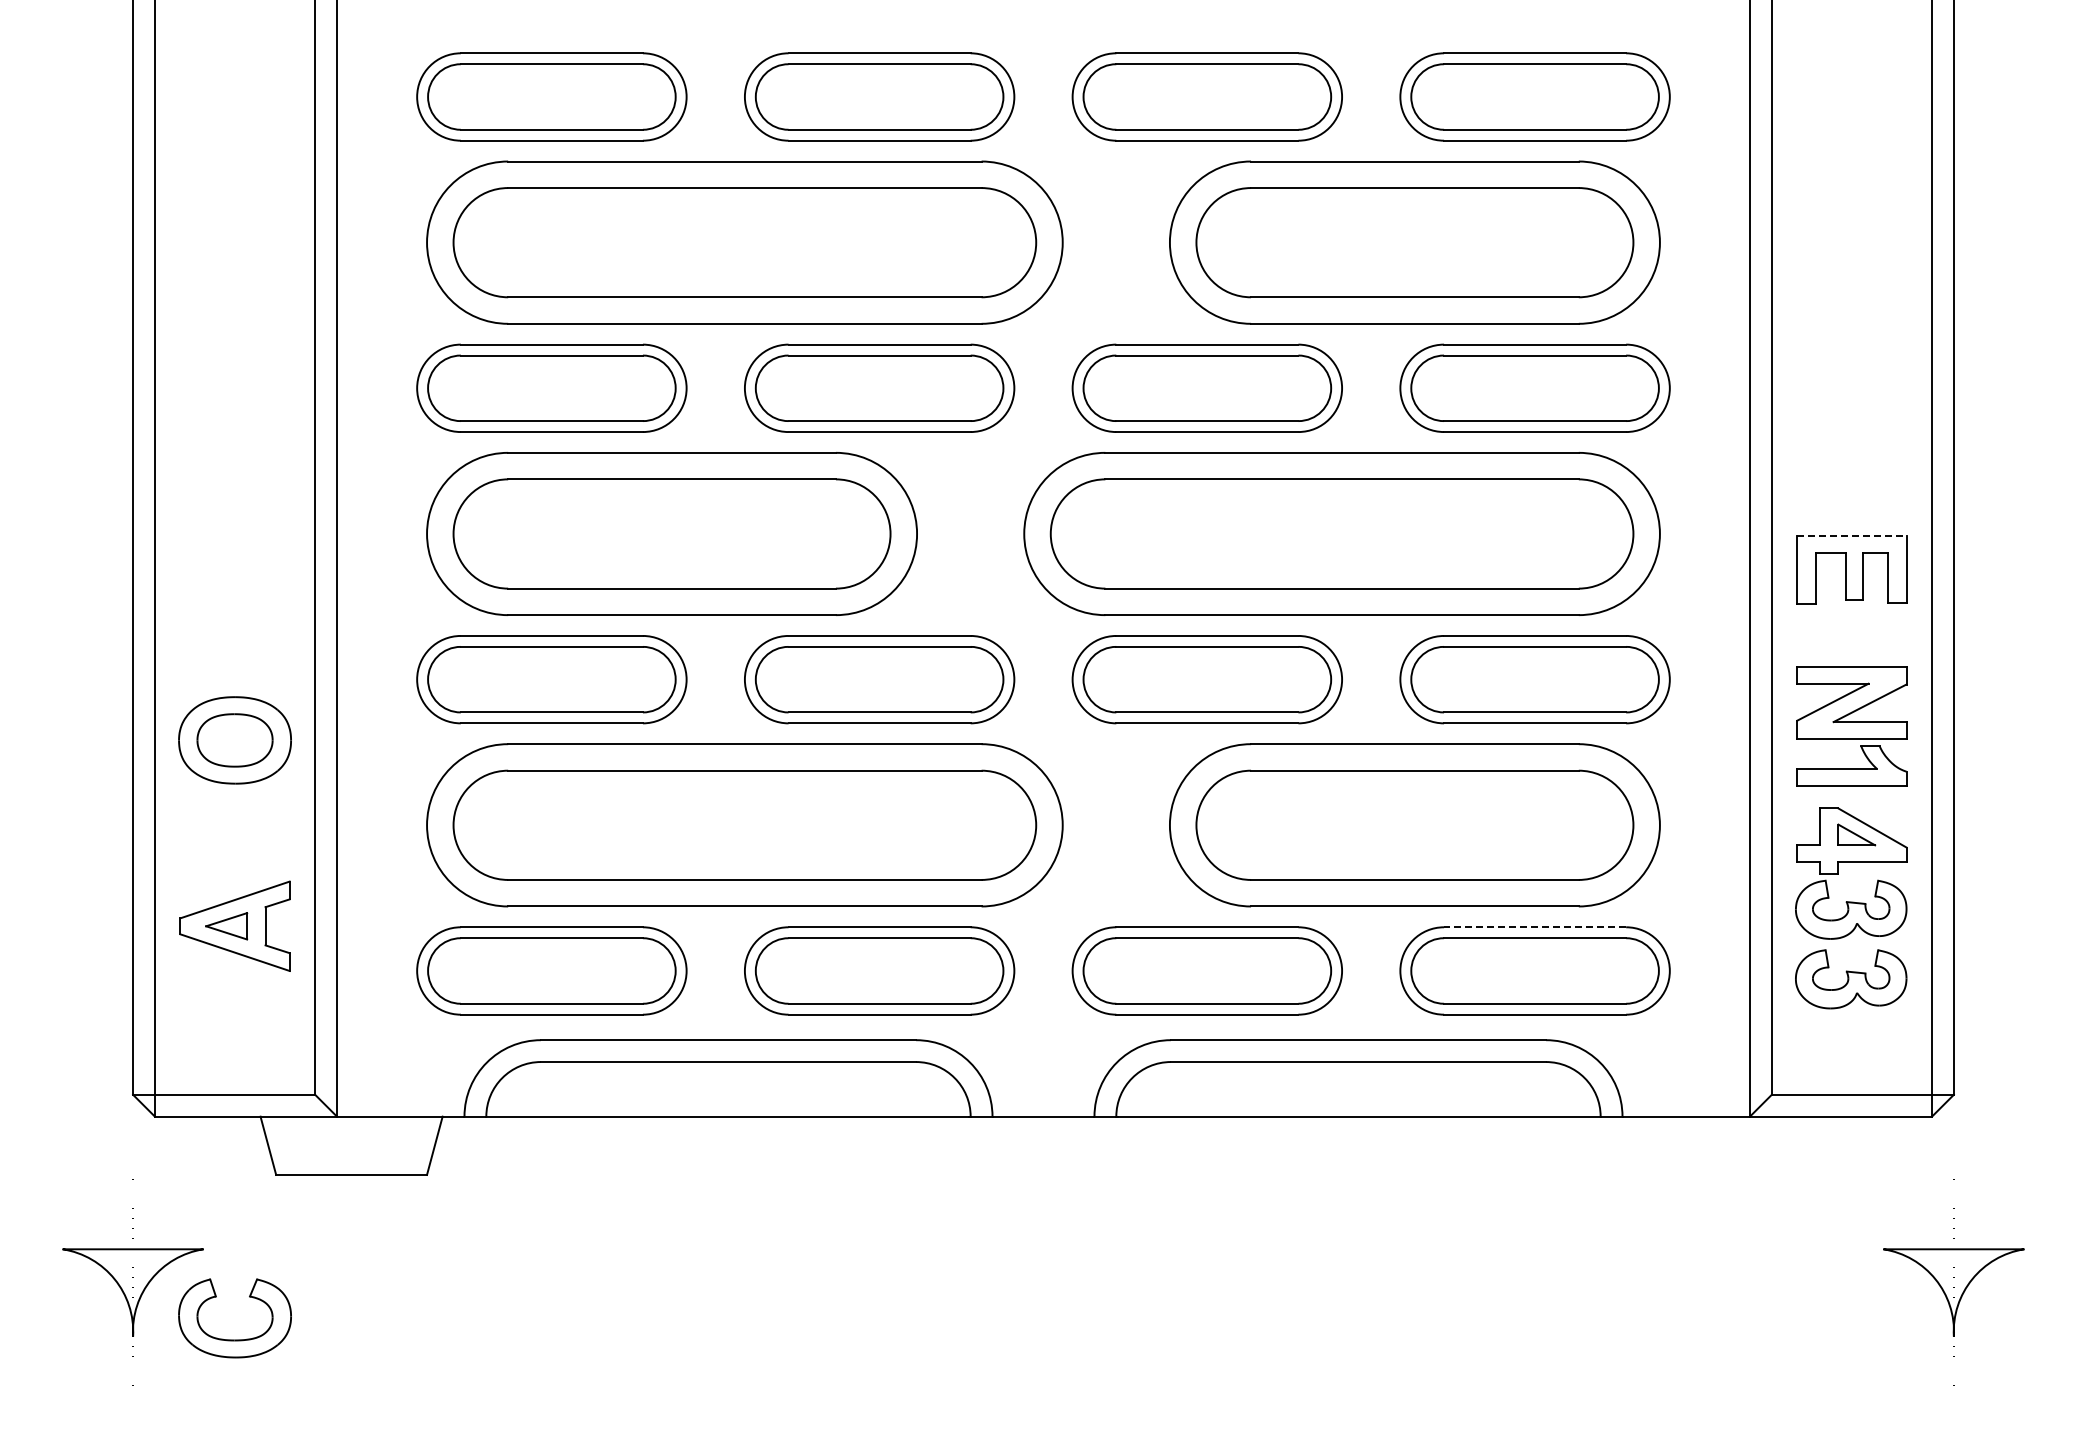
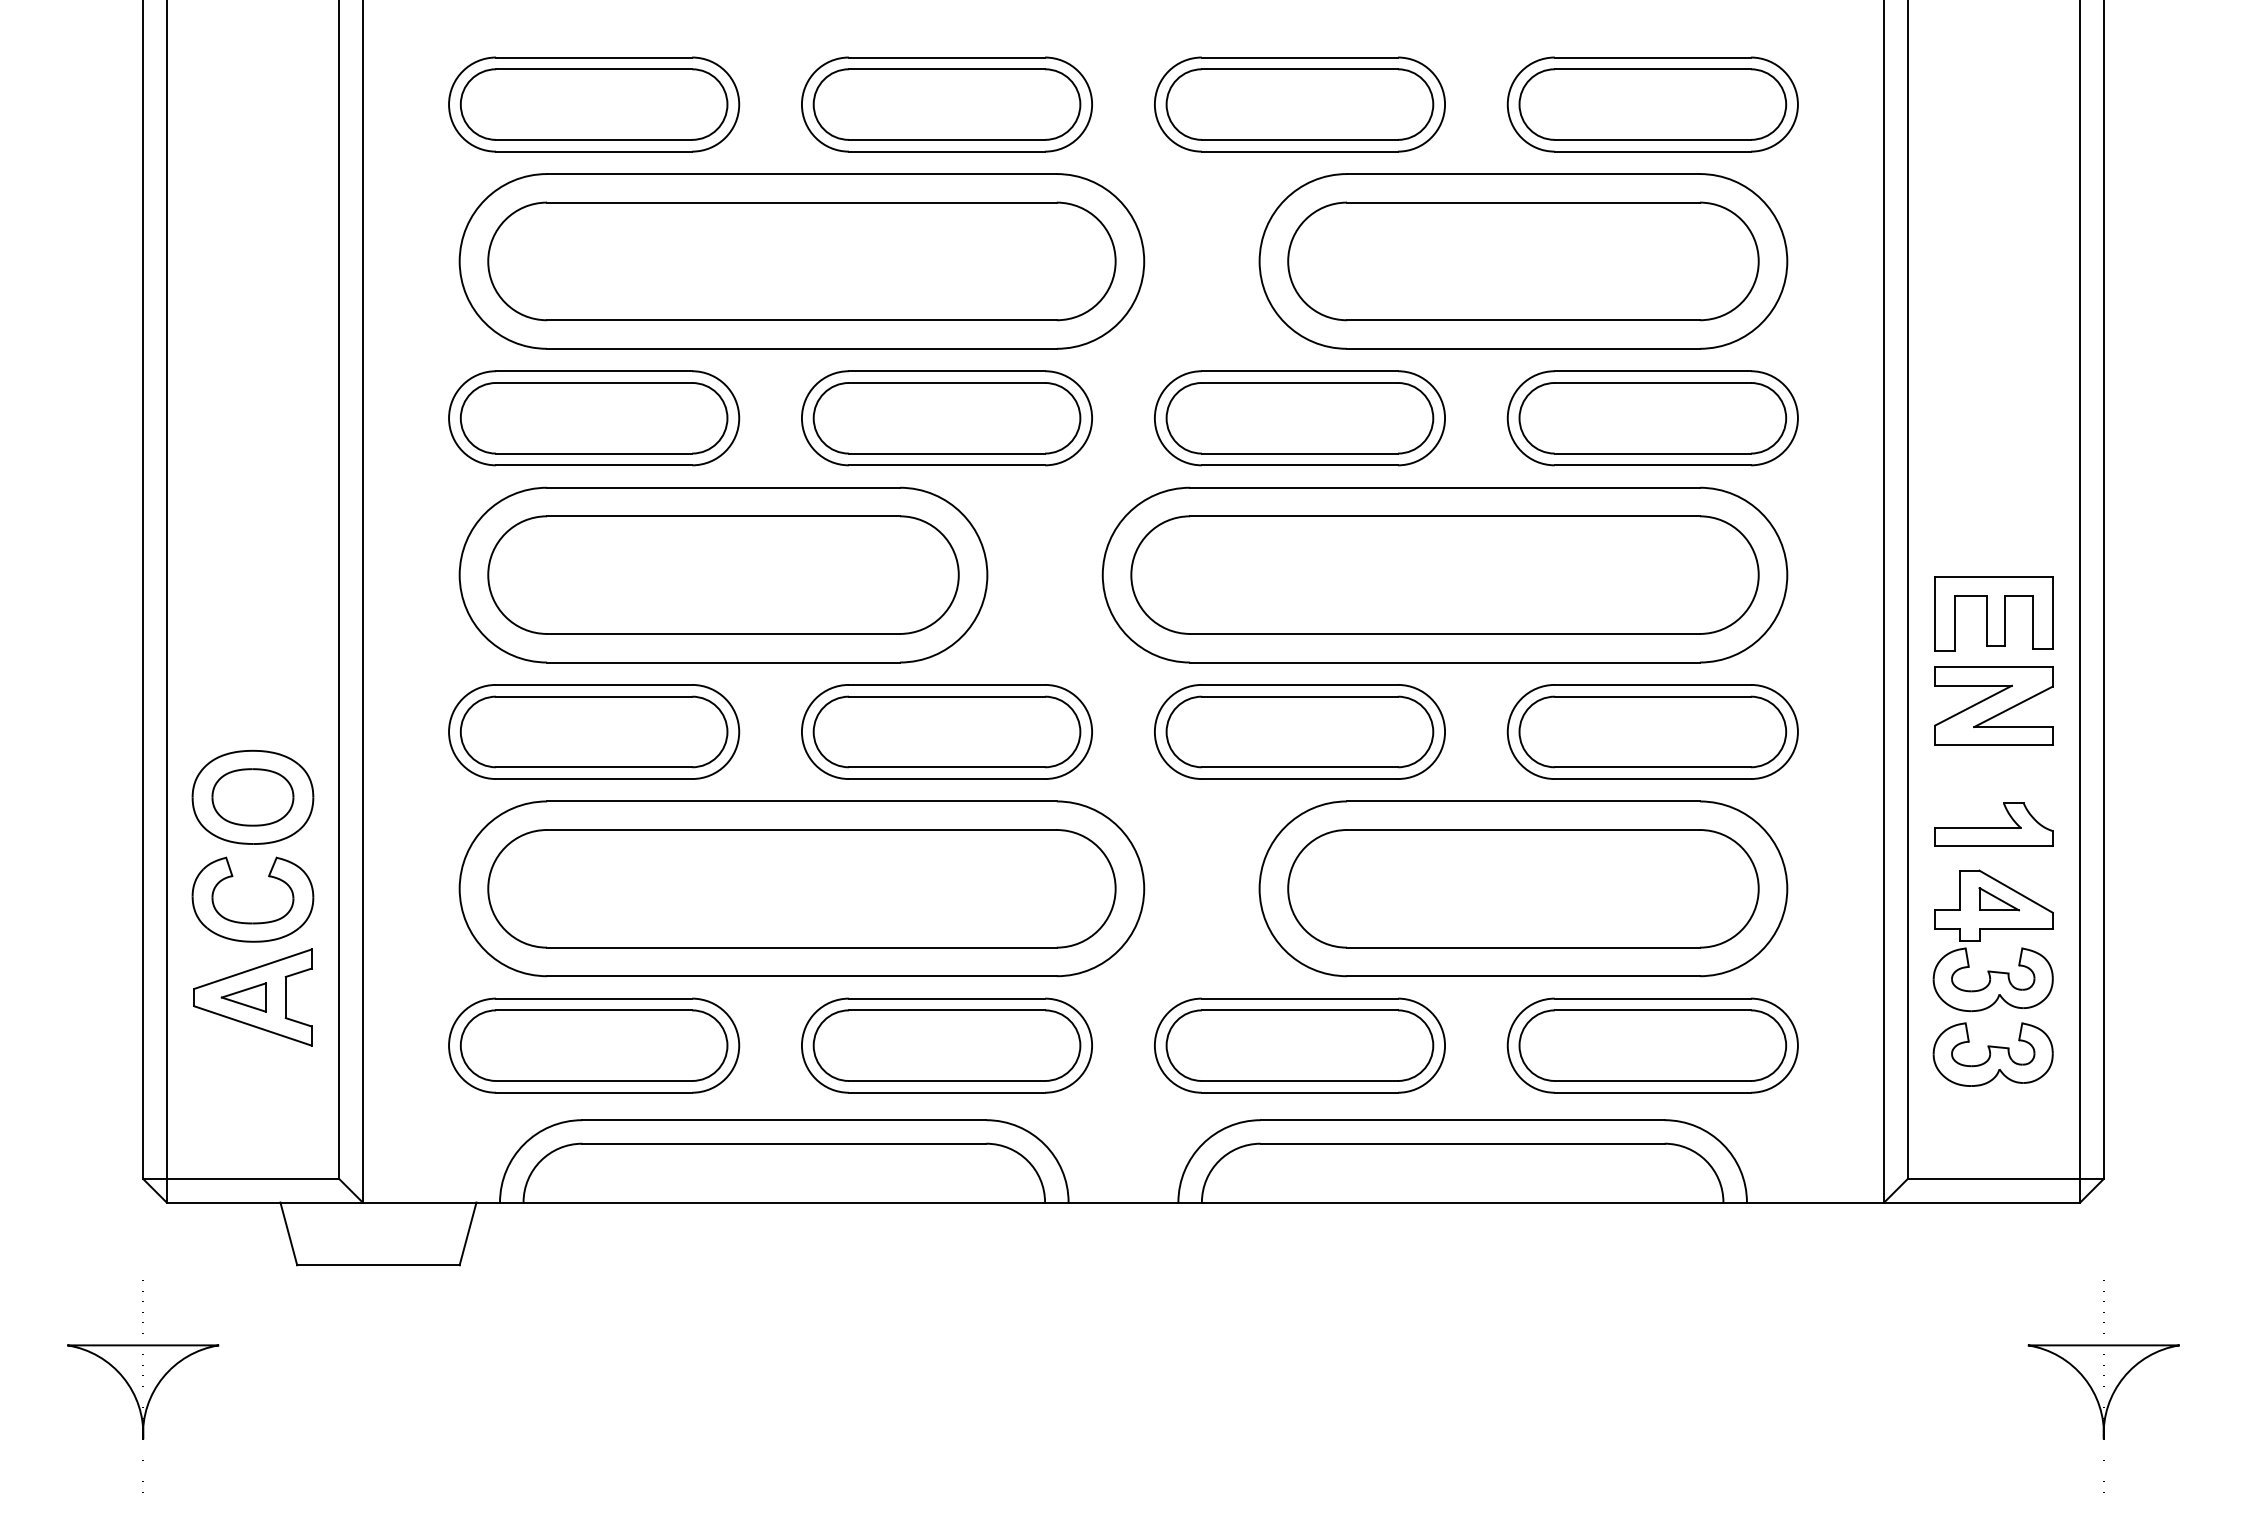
line: (1851, 536) -> (1993, 577), dashed -> solid
part: (1851, 702) -> (1993, 705), moved
line: (1534, 927) -> (1652, 998), dashed -> solid
part: (234, 1339) -> (252, 922), moved

